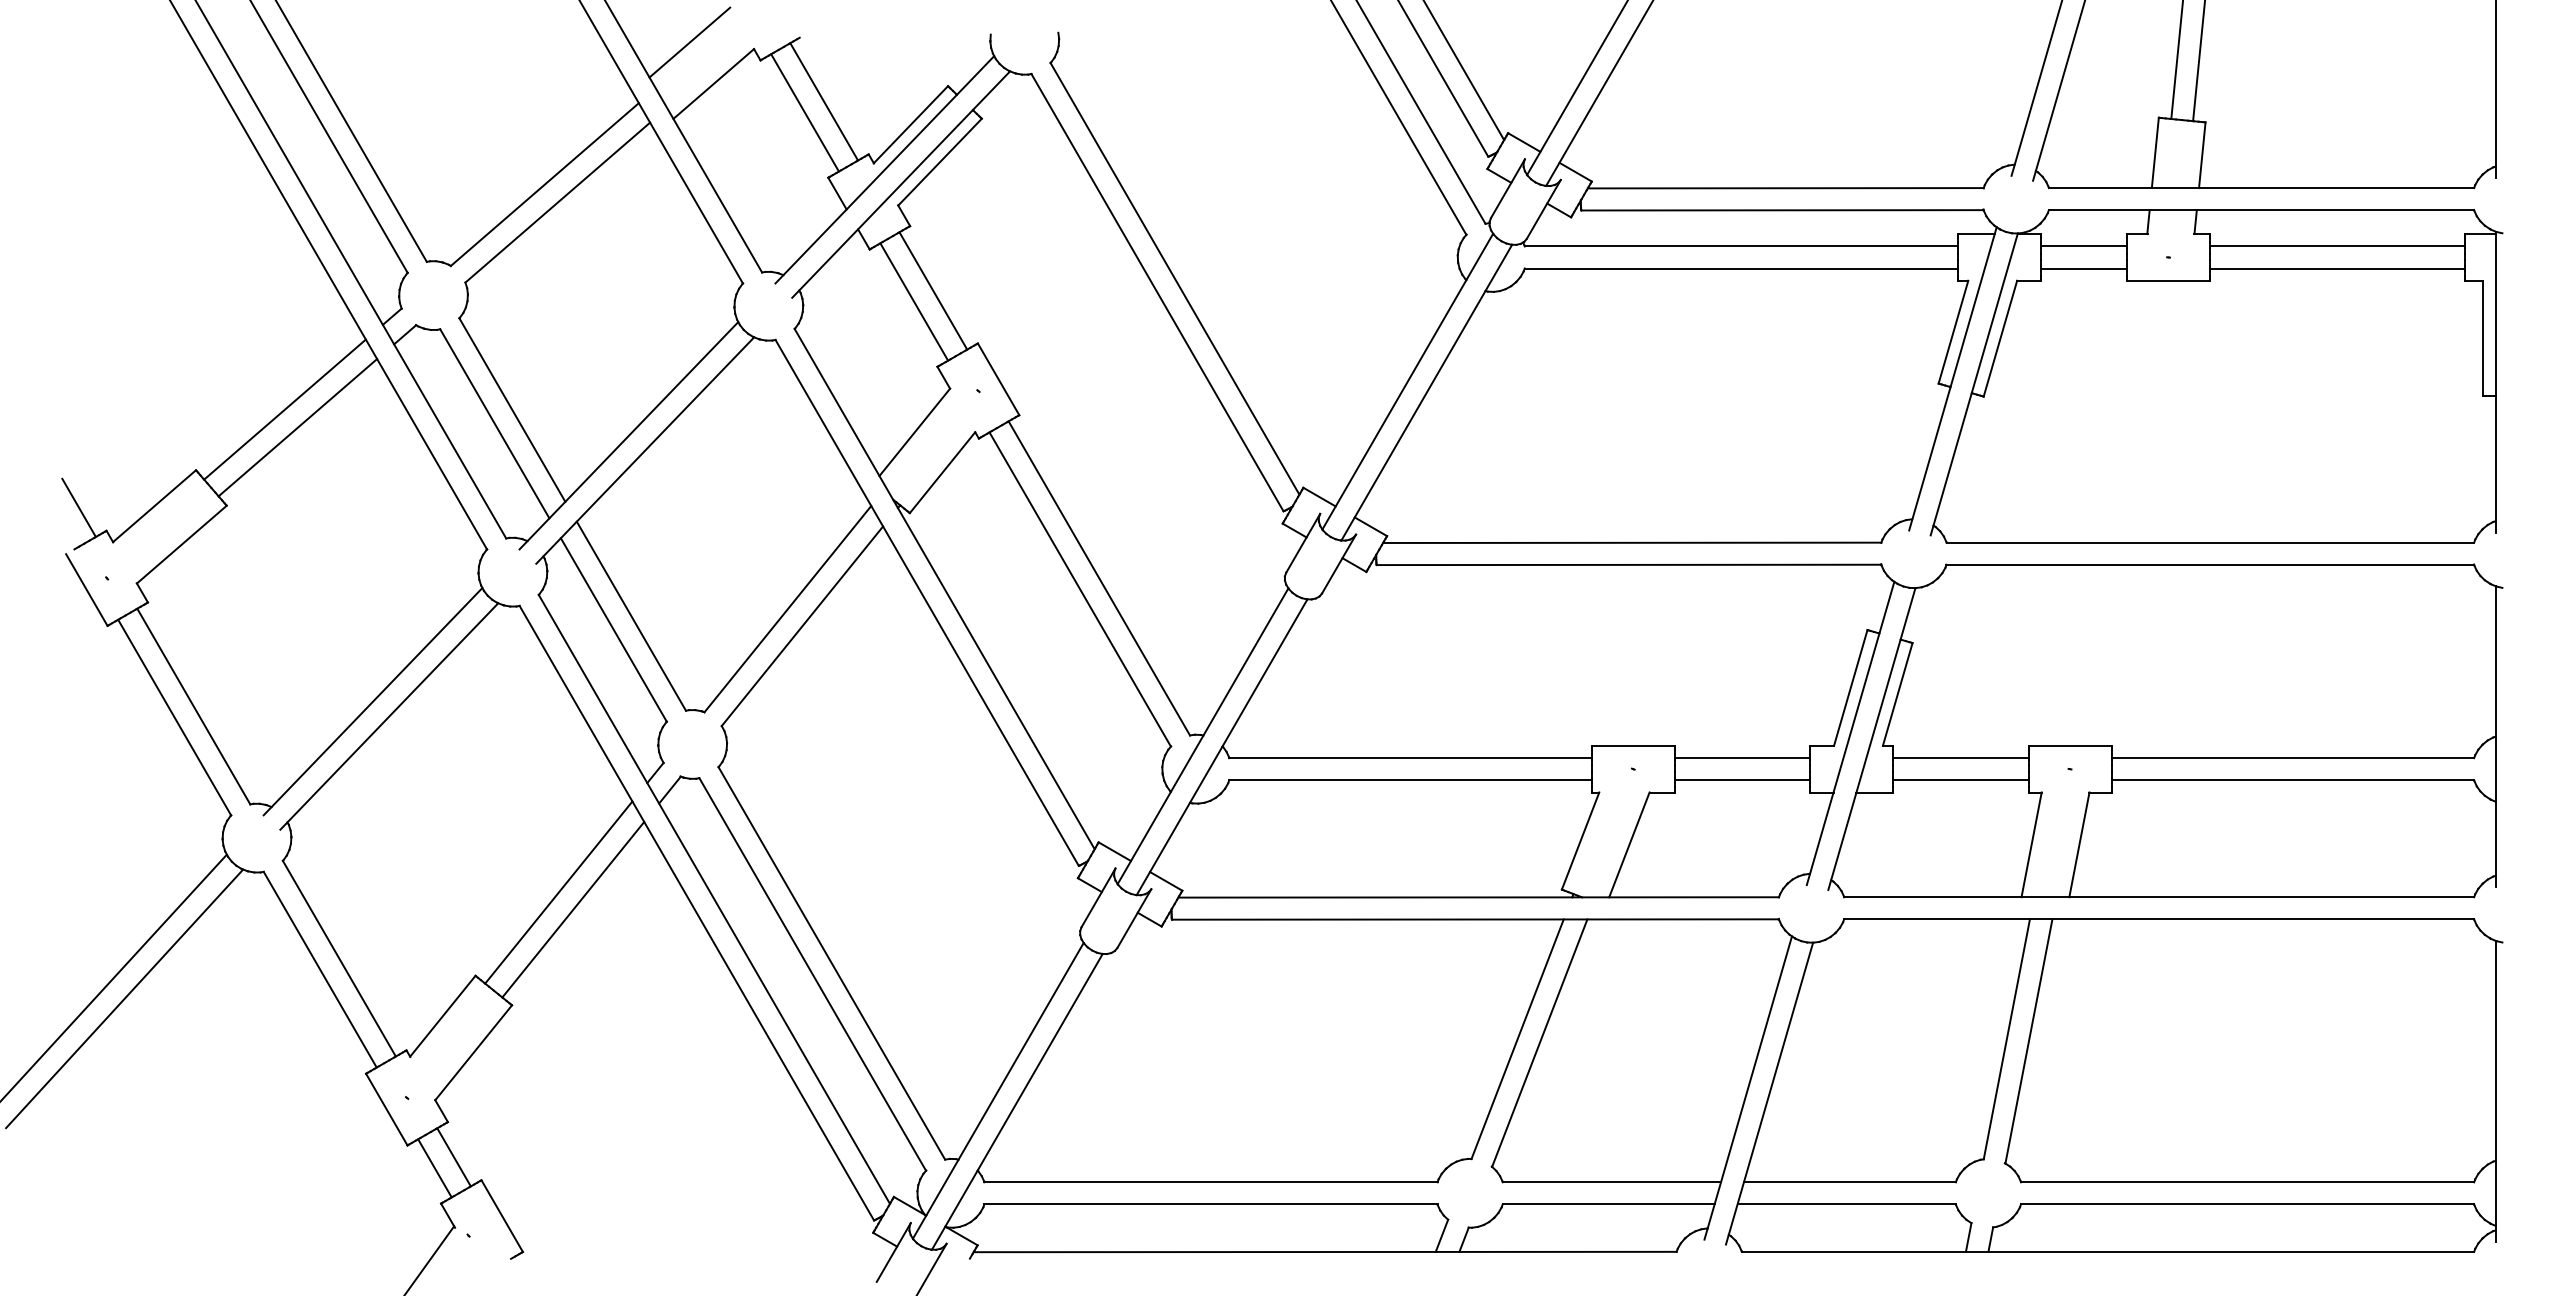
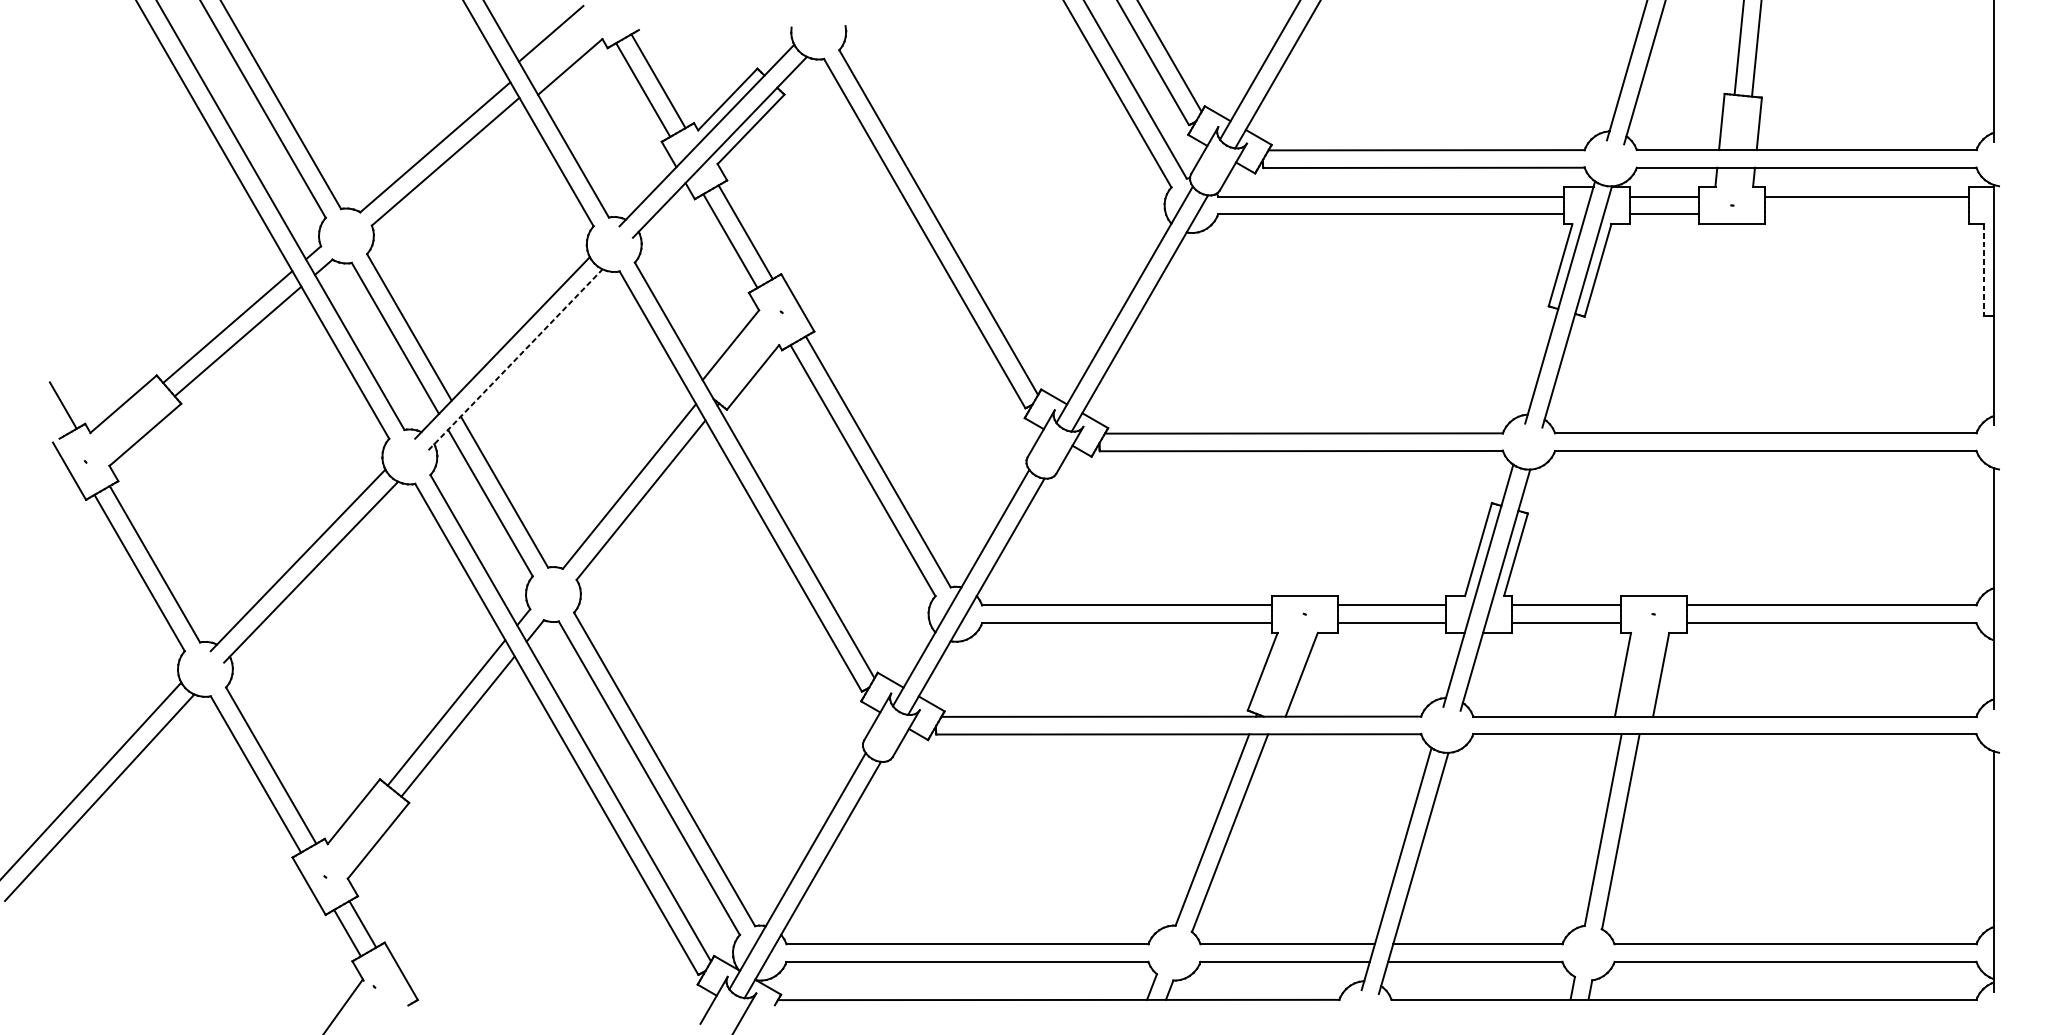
line: (2337, 268) -> (1867, 214), removed
line: (2483, 338) -> (1983, 270), solid -> dashed
line: (645, 450) -> (515, 359), solid -> dashed

